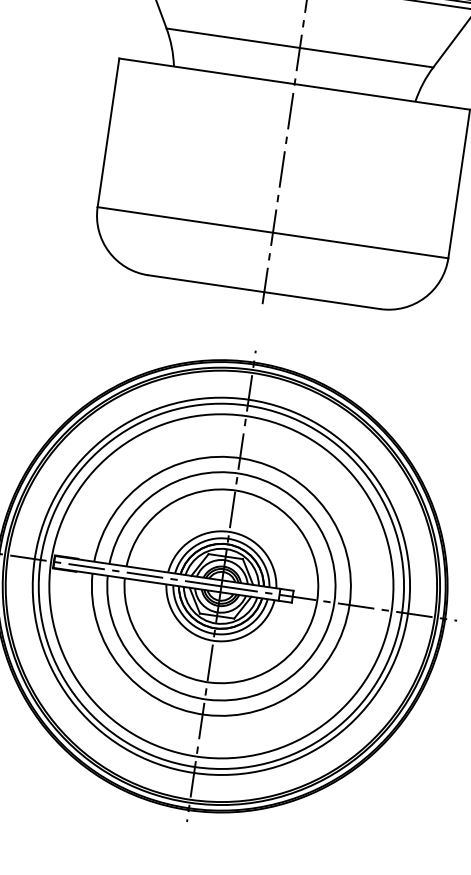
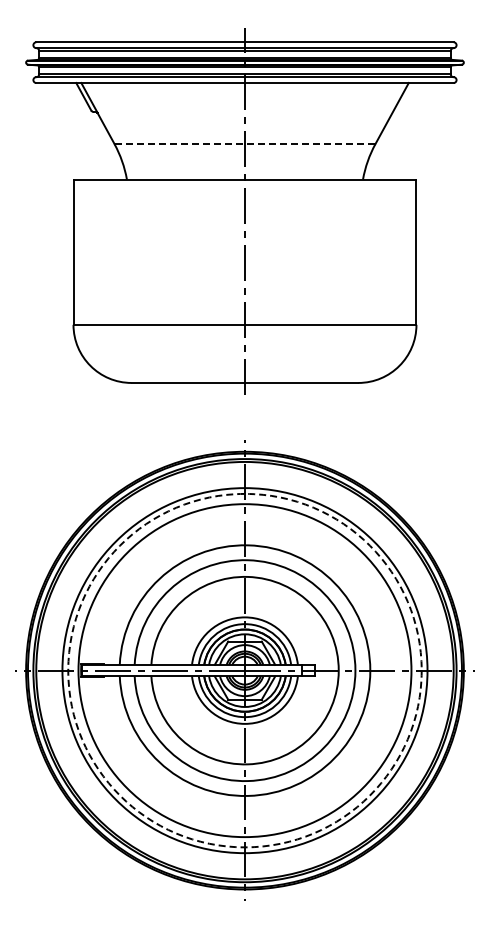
line: (300, 48) -> (245, 144), solid -> dashed
circle: (220, 586) -> (244, 670), solid -> dashed

